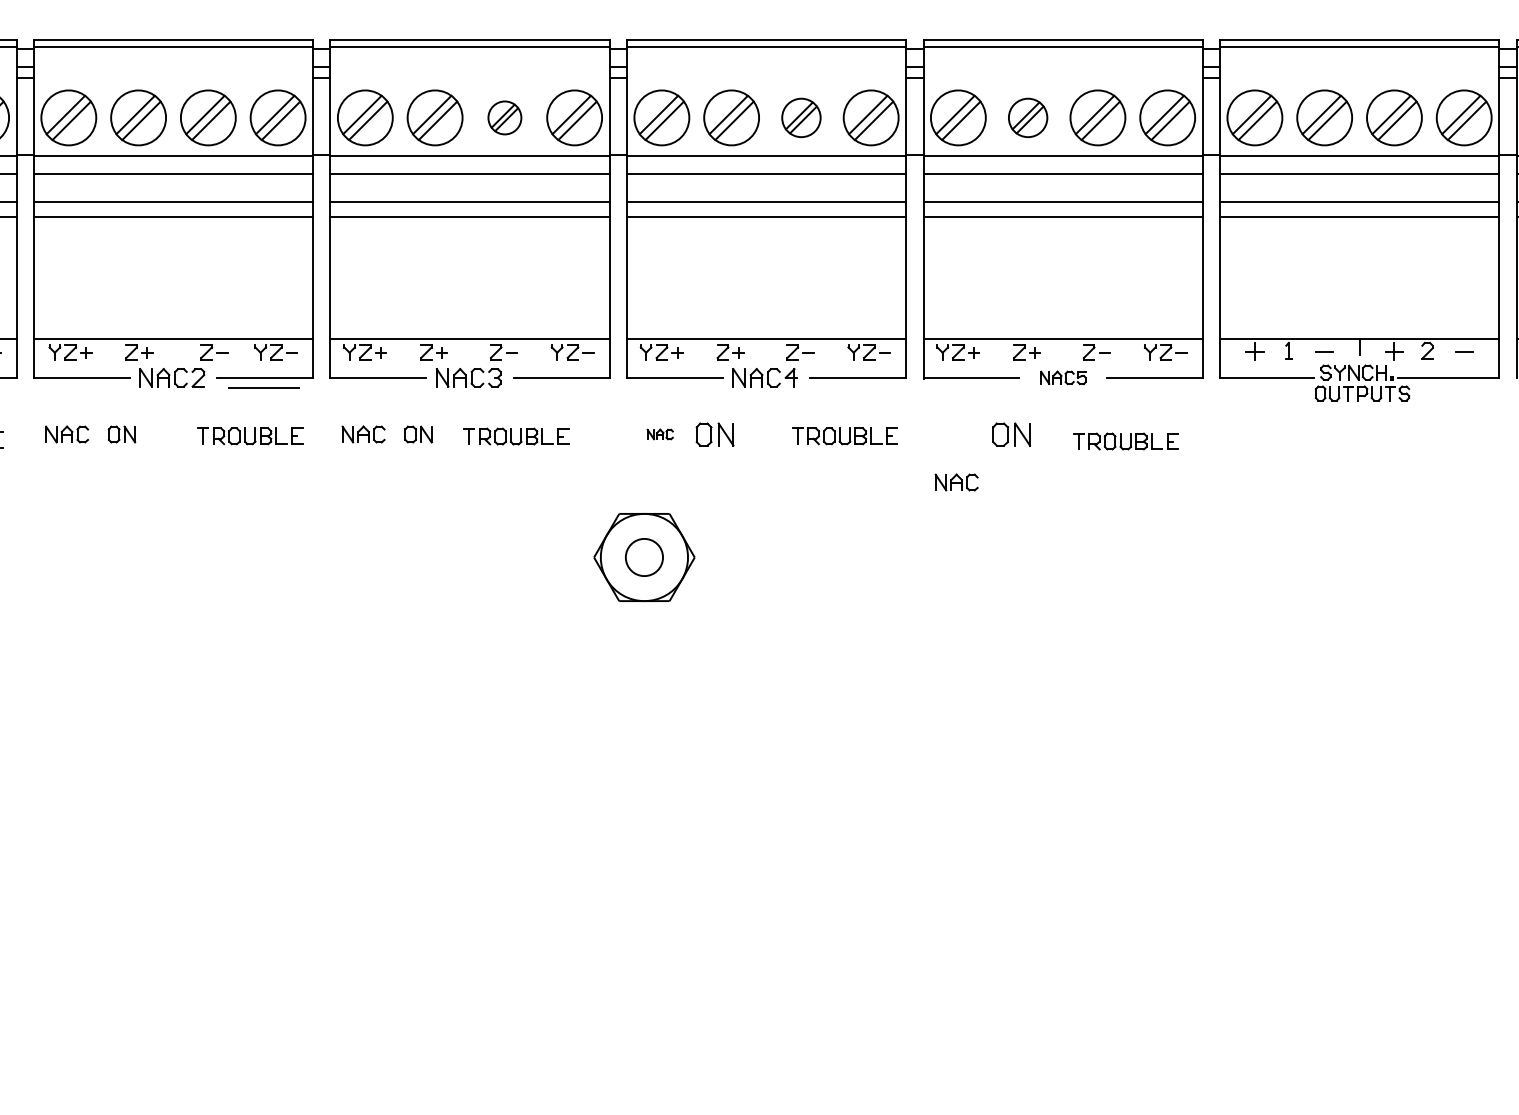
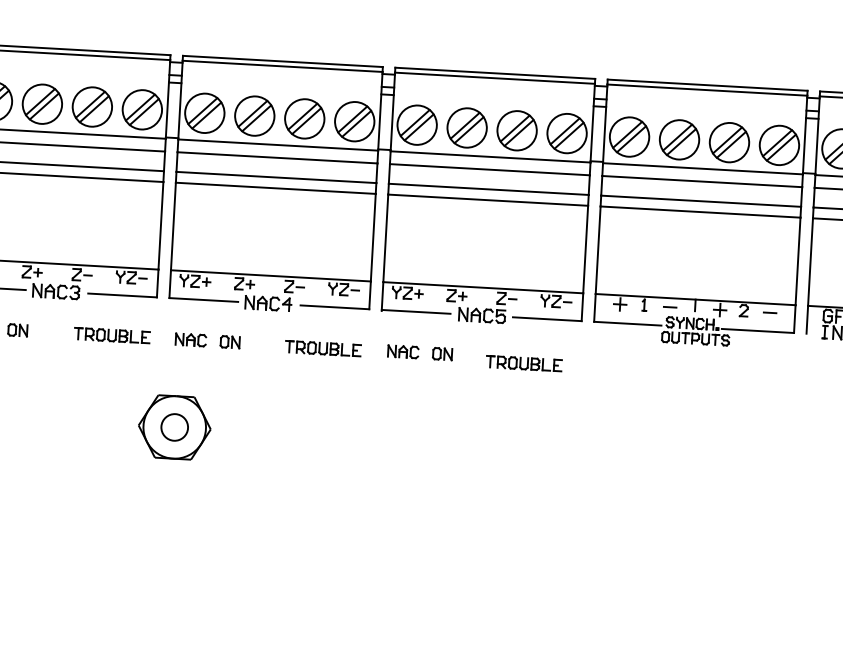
part: (504, 117) -> (92, 106), size x1.67
part: (801, 117) -> (304, 118), size x1.43
part: (1027, 117) -> (466, 127), size x1.43
part: (1063, 377) -> (482, 315), size x1.43
part: (660, 434) -> (191, 339), size x1.67
part: (714, 434) -> (229, 342), size x0.71
part: (1011, 434) -> (442, 354), size x0.71
part: (516, 436) -> (112, 335), moved
part: (956, 482) -> (403, 351), moved

